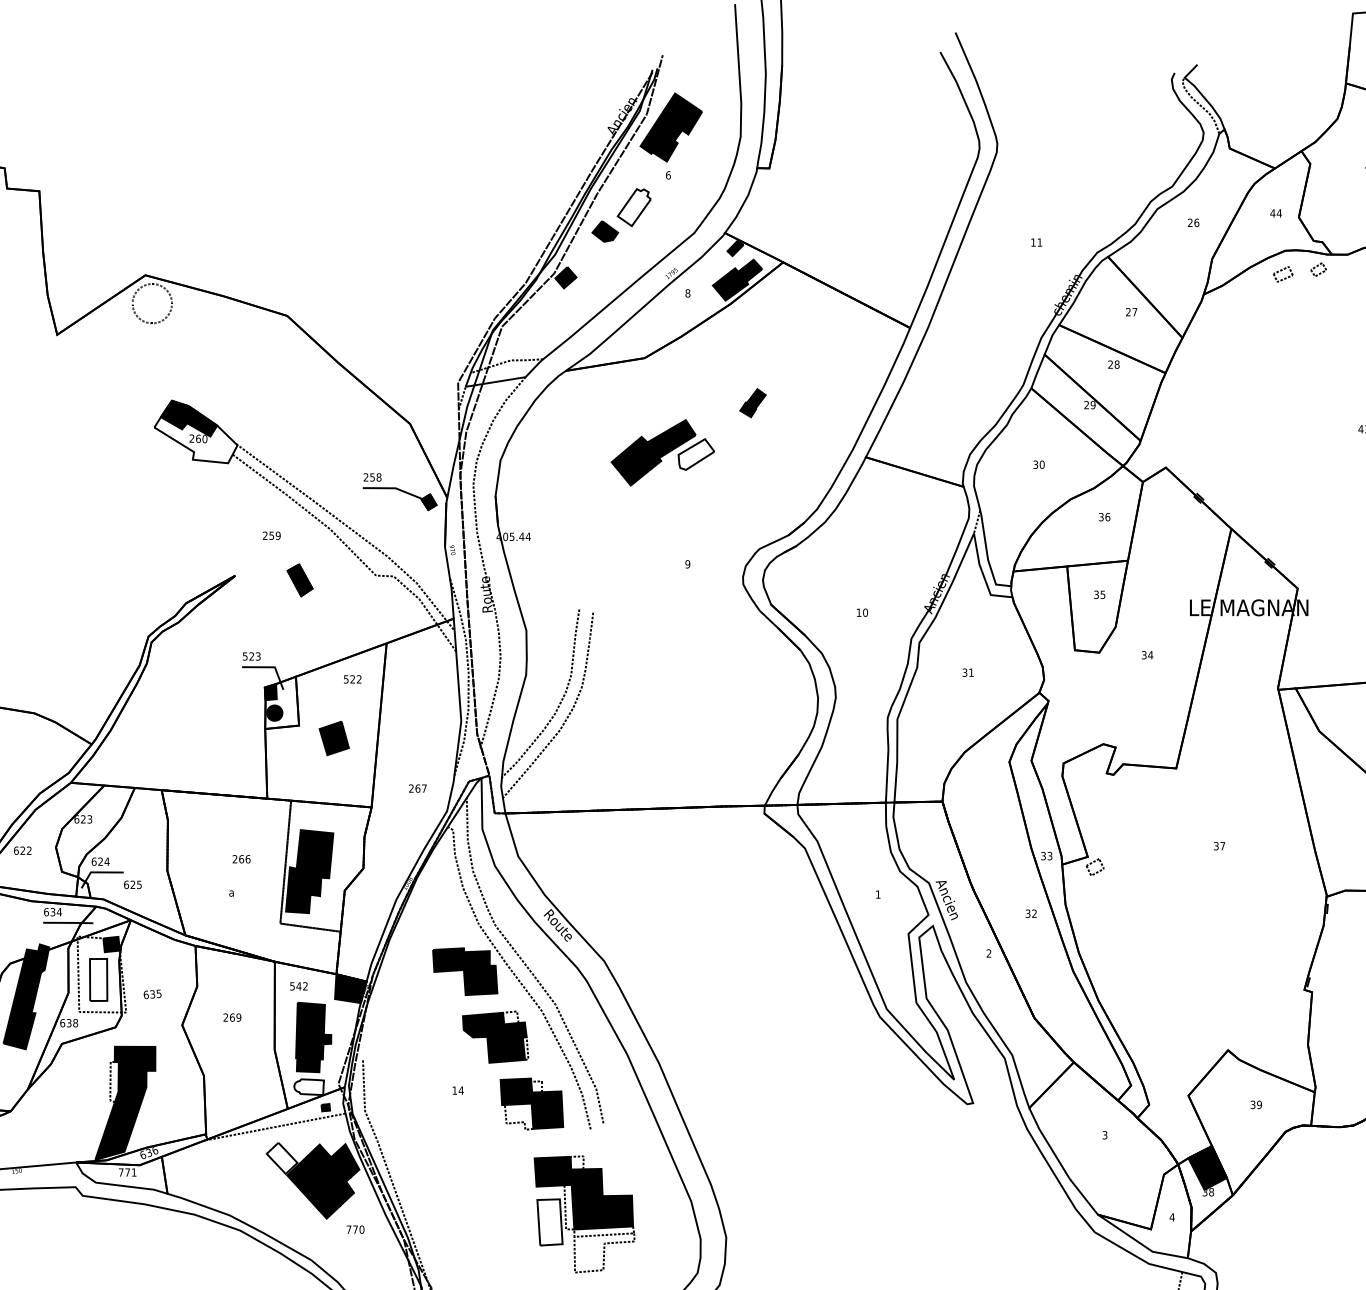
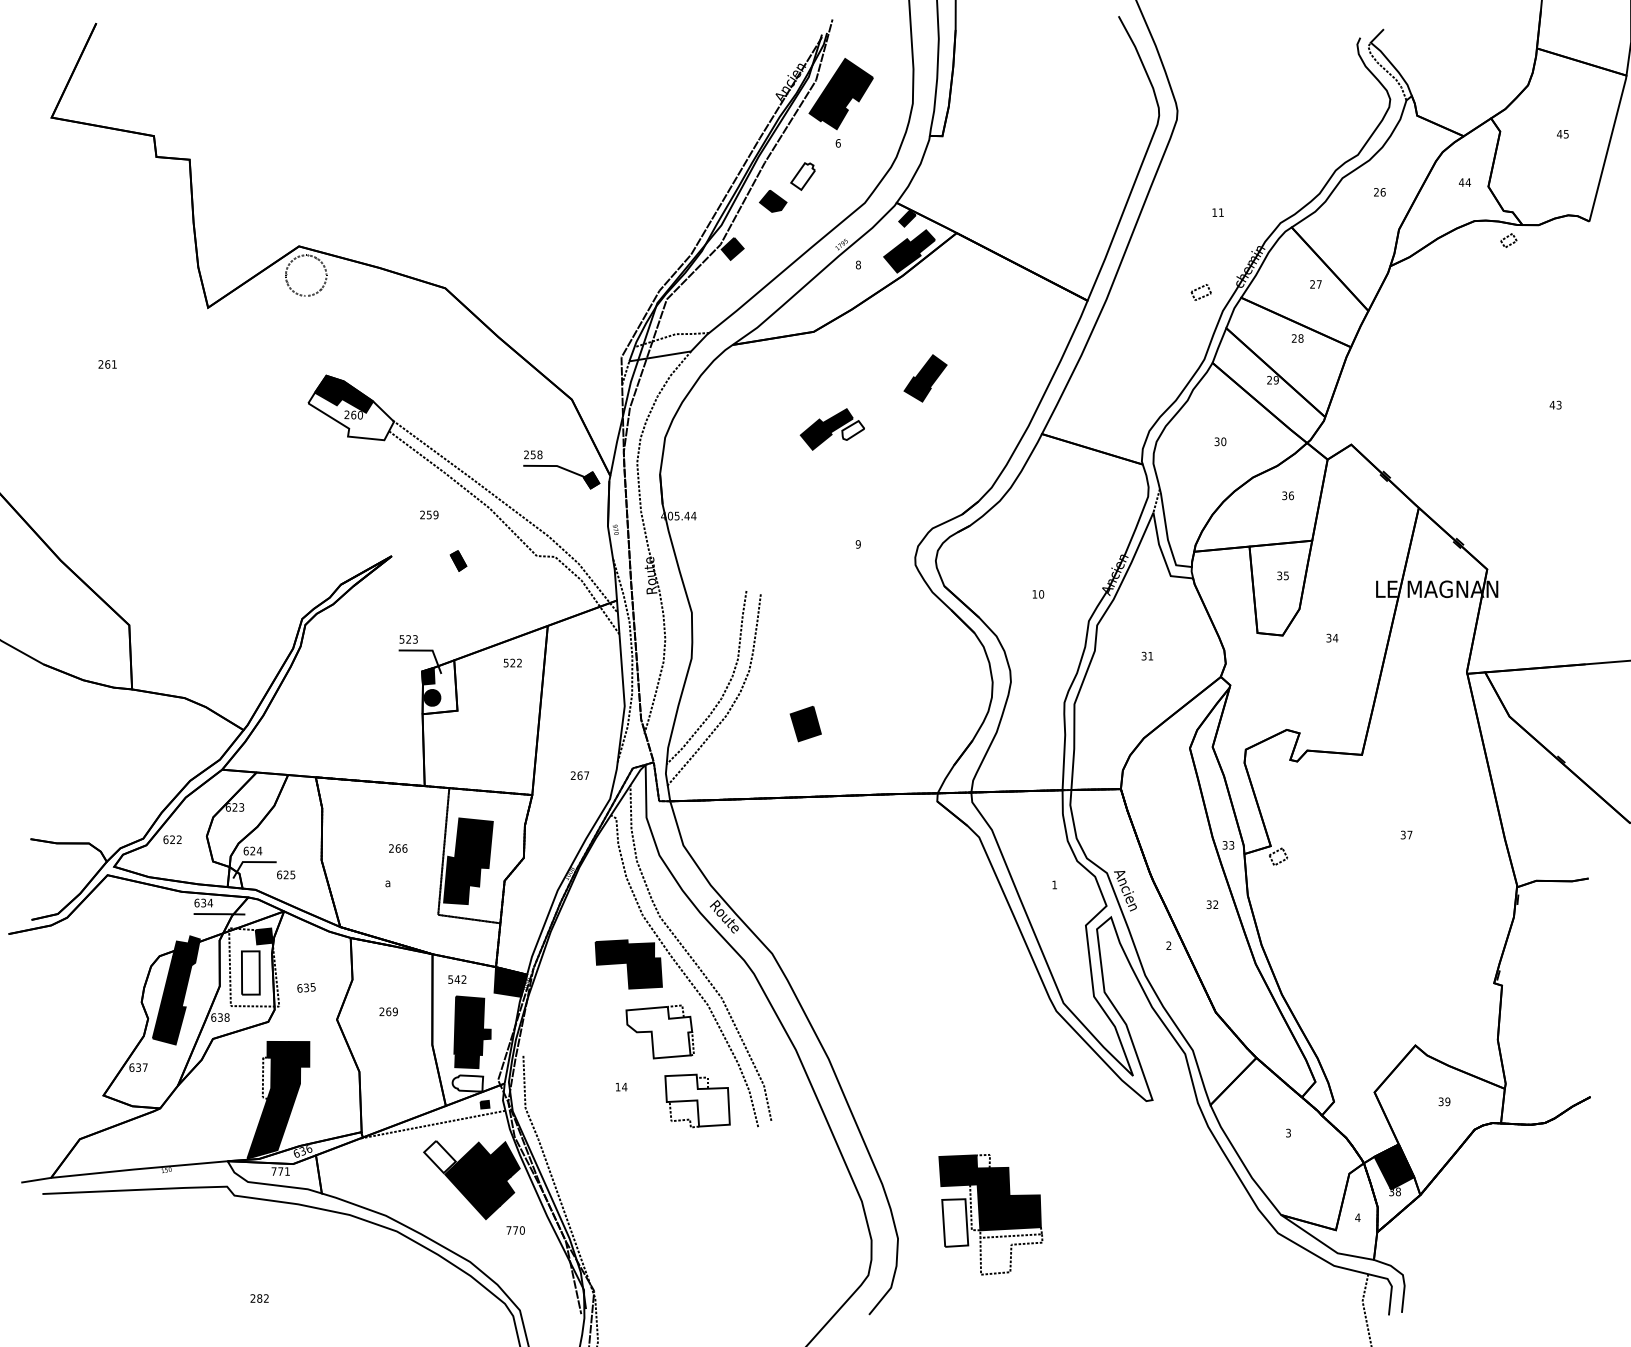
part: (633, 207) -> (802, 176), size x0.7
part: (1282, 274) -> (1200, 292), moved
part: (752, 402) -> (925, 377), size x1.6
part: (662, 452) -> (832, 429), size x0.6
part: (300, 579) -> (458, 560), size x0.6
part: (333, 738) -> (805, 724), moved
fill: (494, 1037) -> (659, 1032), removed
fill: (531, 1103) -> (697, 1100), removed
part: (584, 1214) -> (990, 1214), moved

